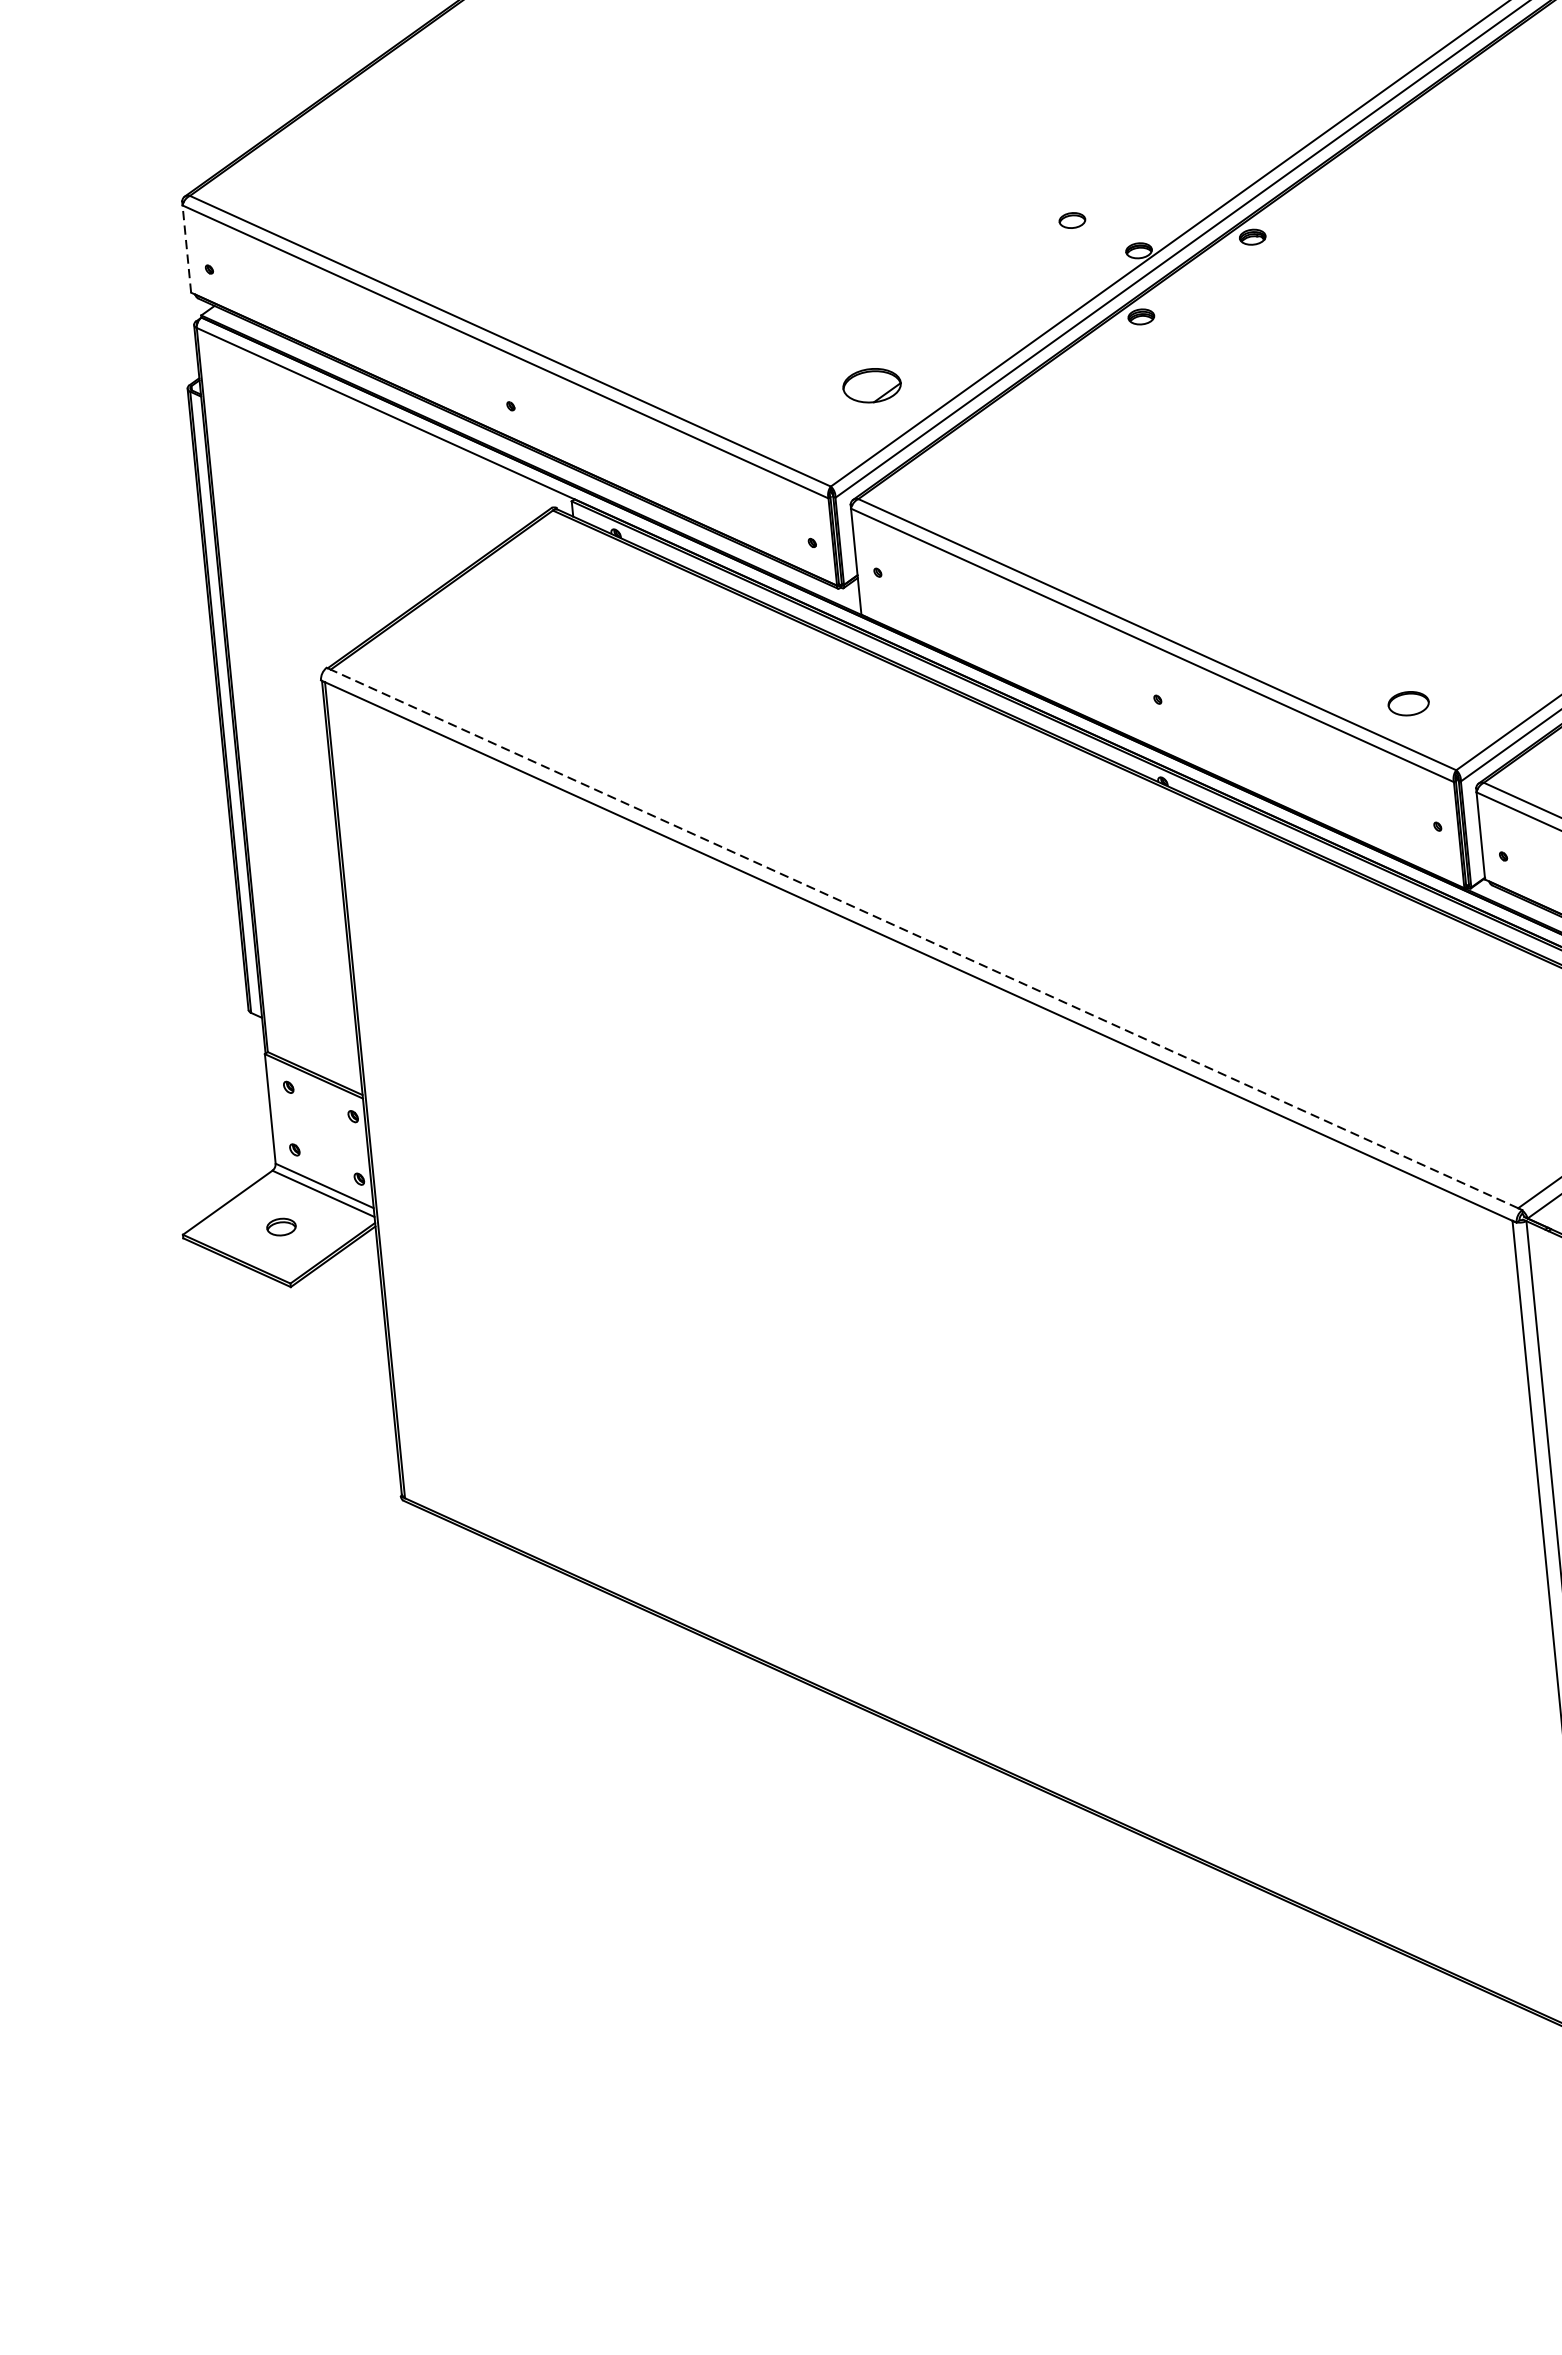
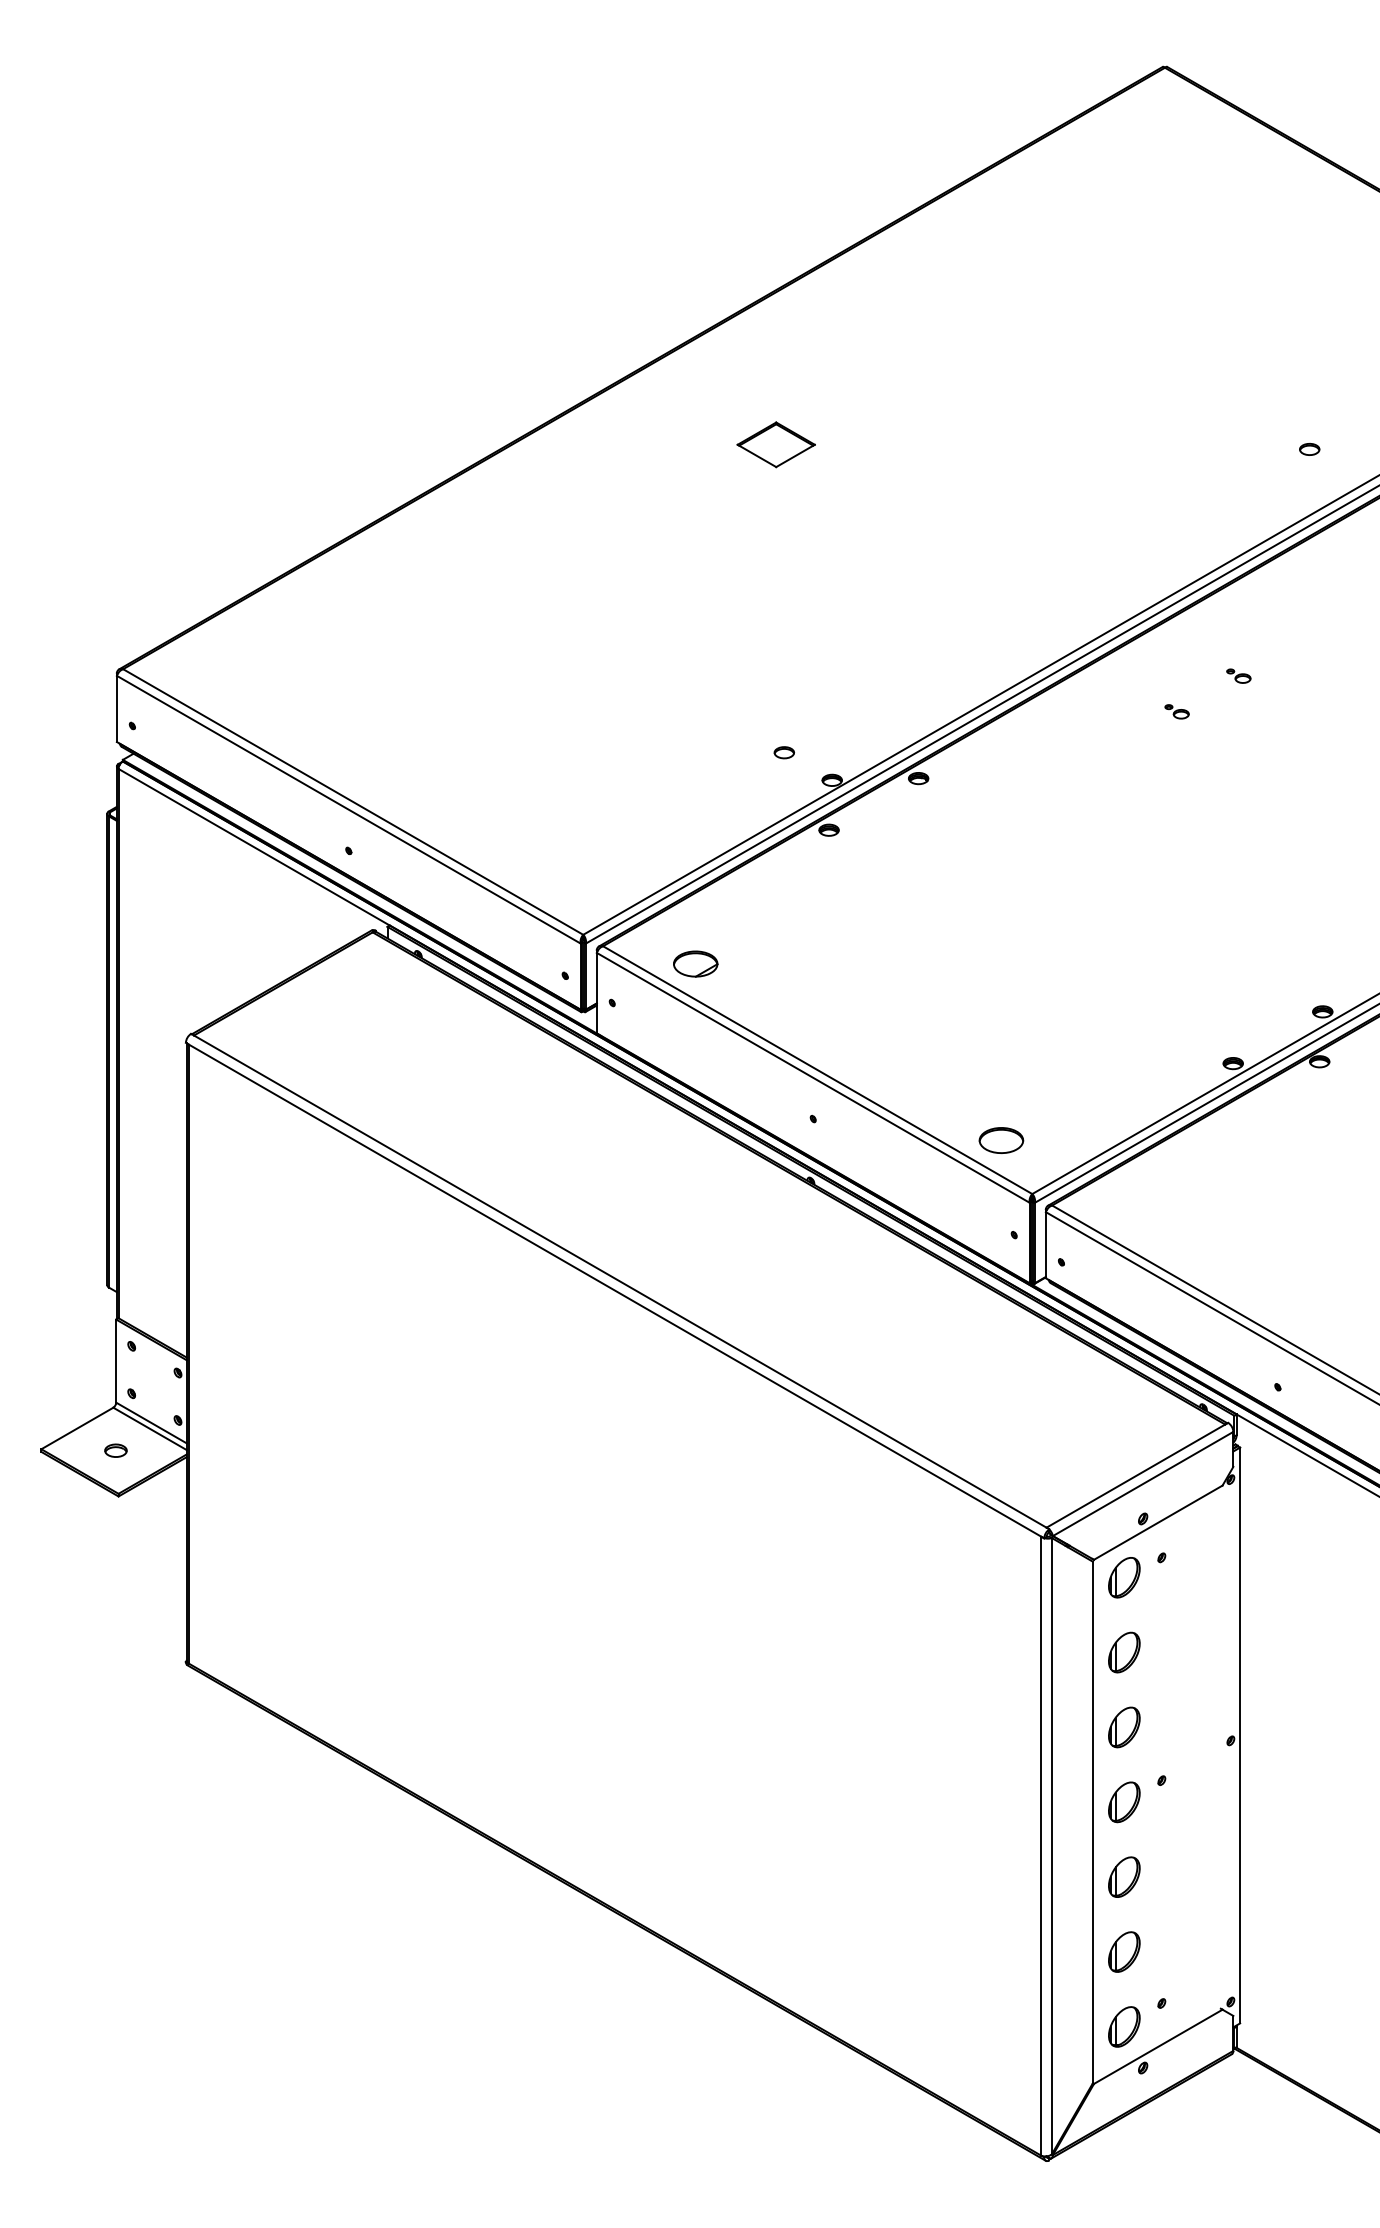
line: (186, 248) -> (116, 708), dashed -> solid
part: (871, 384) -> (695, 963), moved
part: (1408, 703) -> (1001, 1140), size x1.43
line: (923, 938) -> (619, 1281), dashed -> solid

